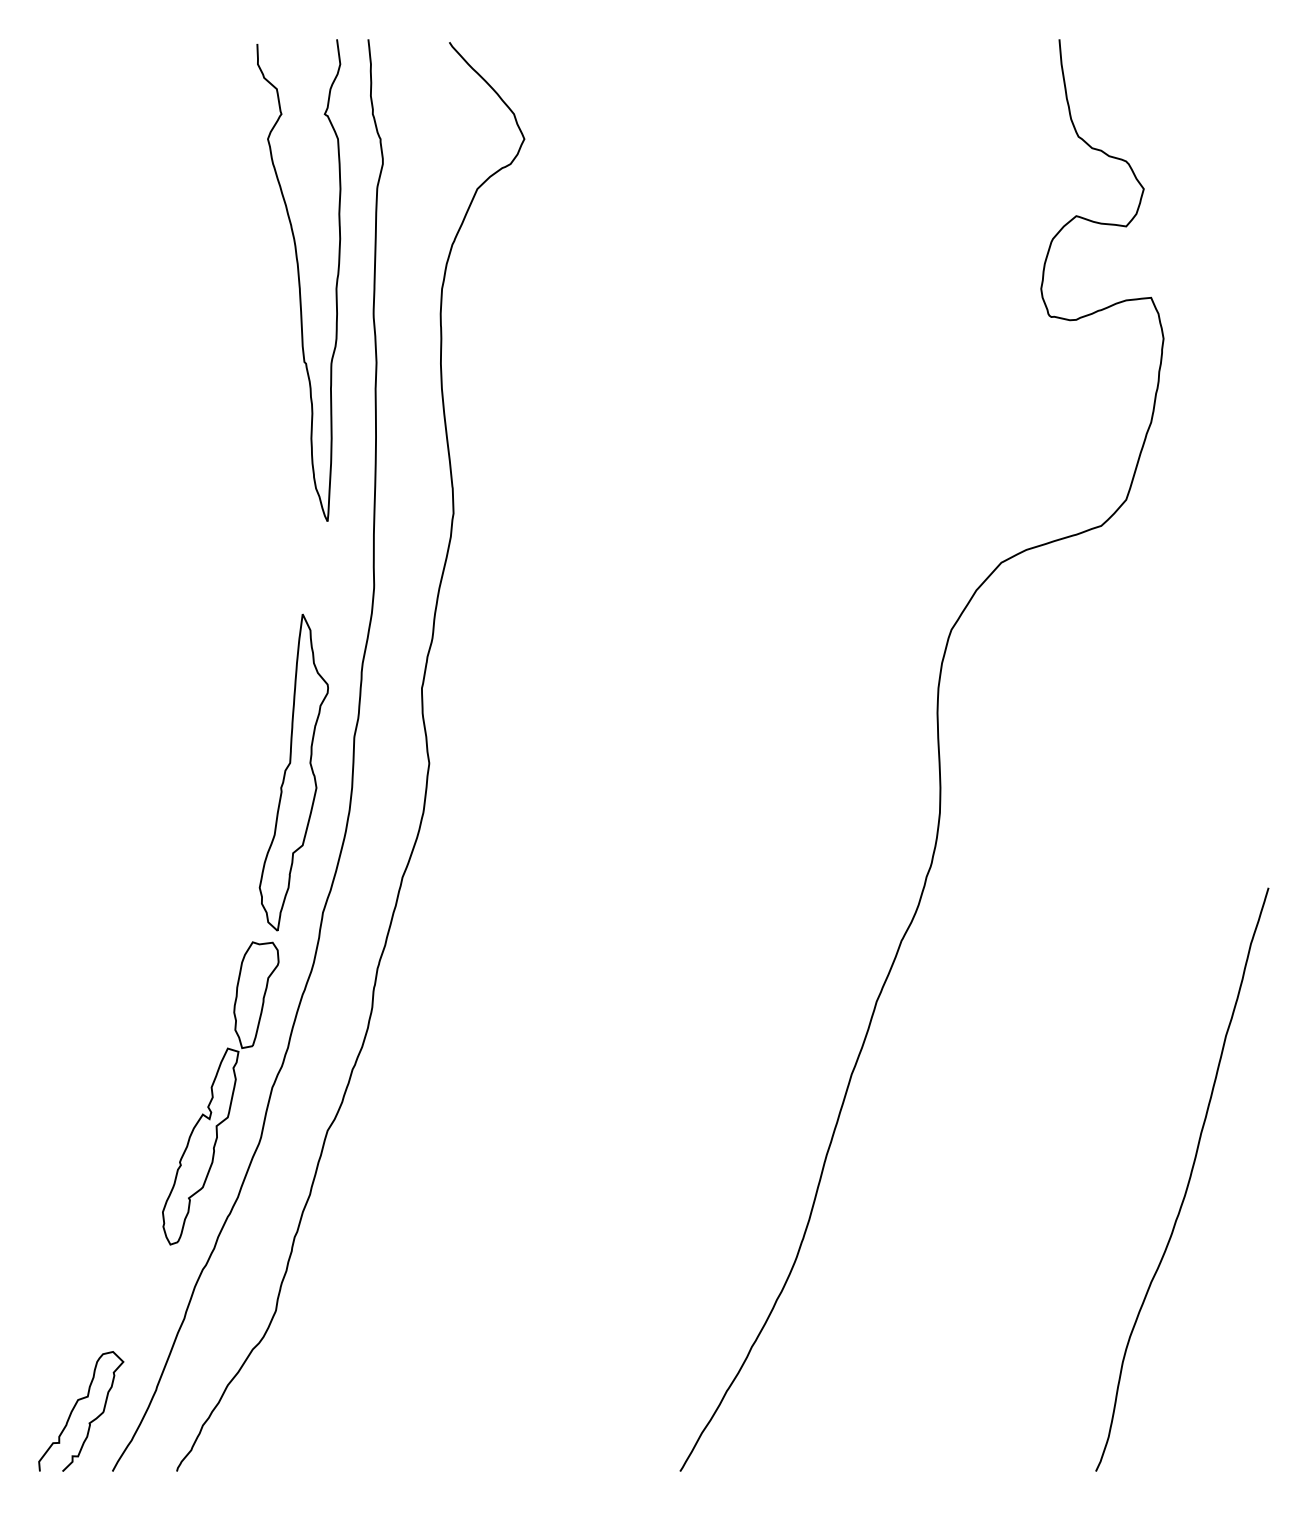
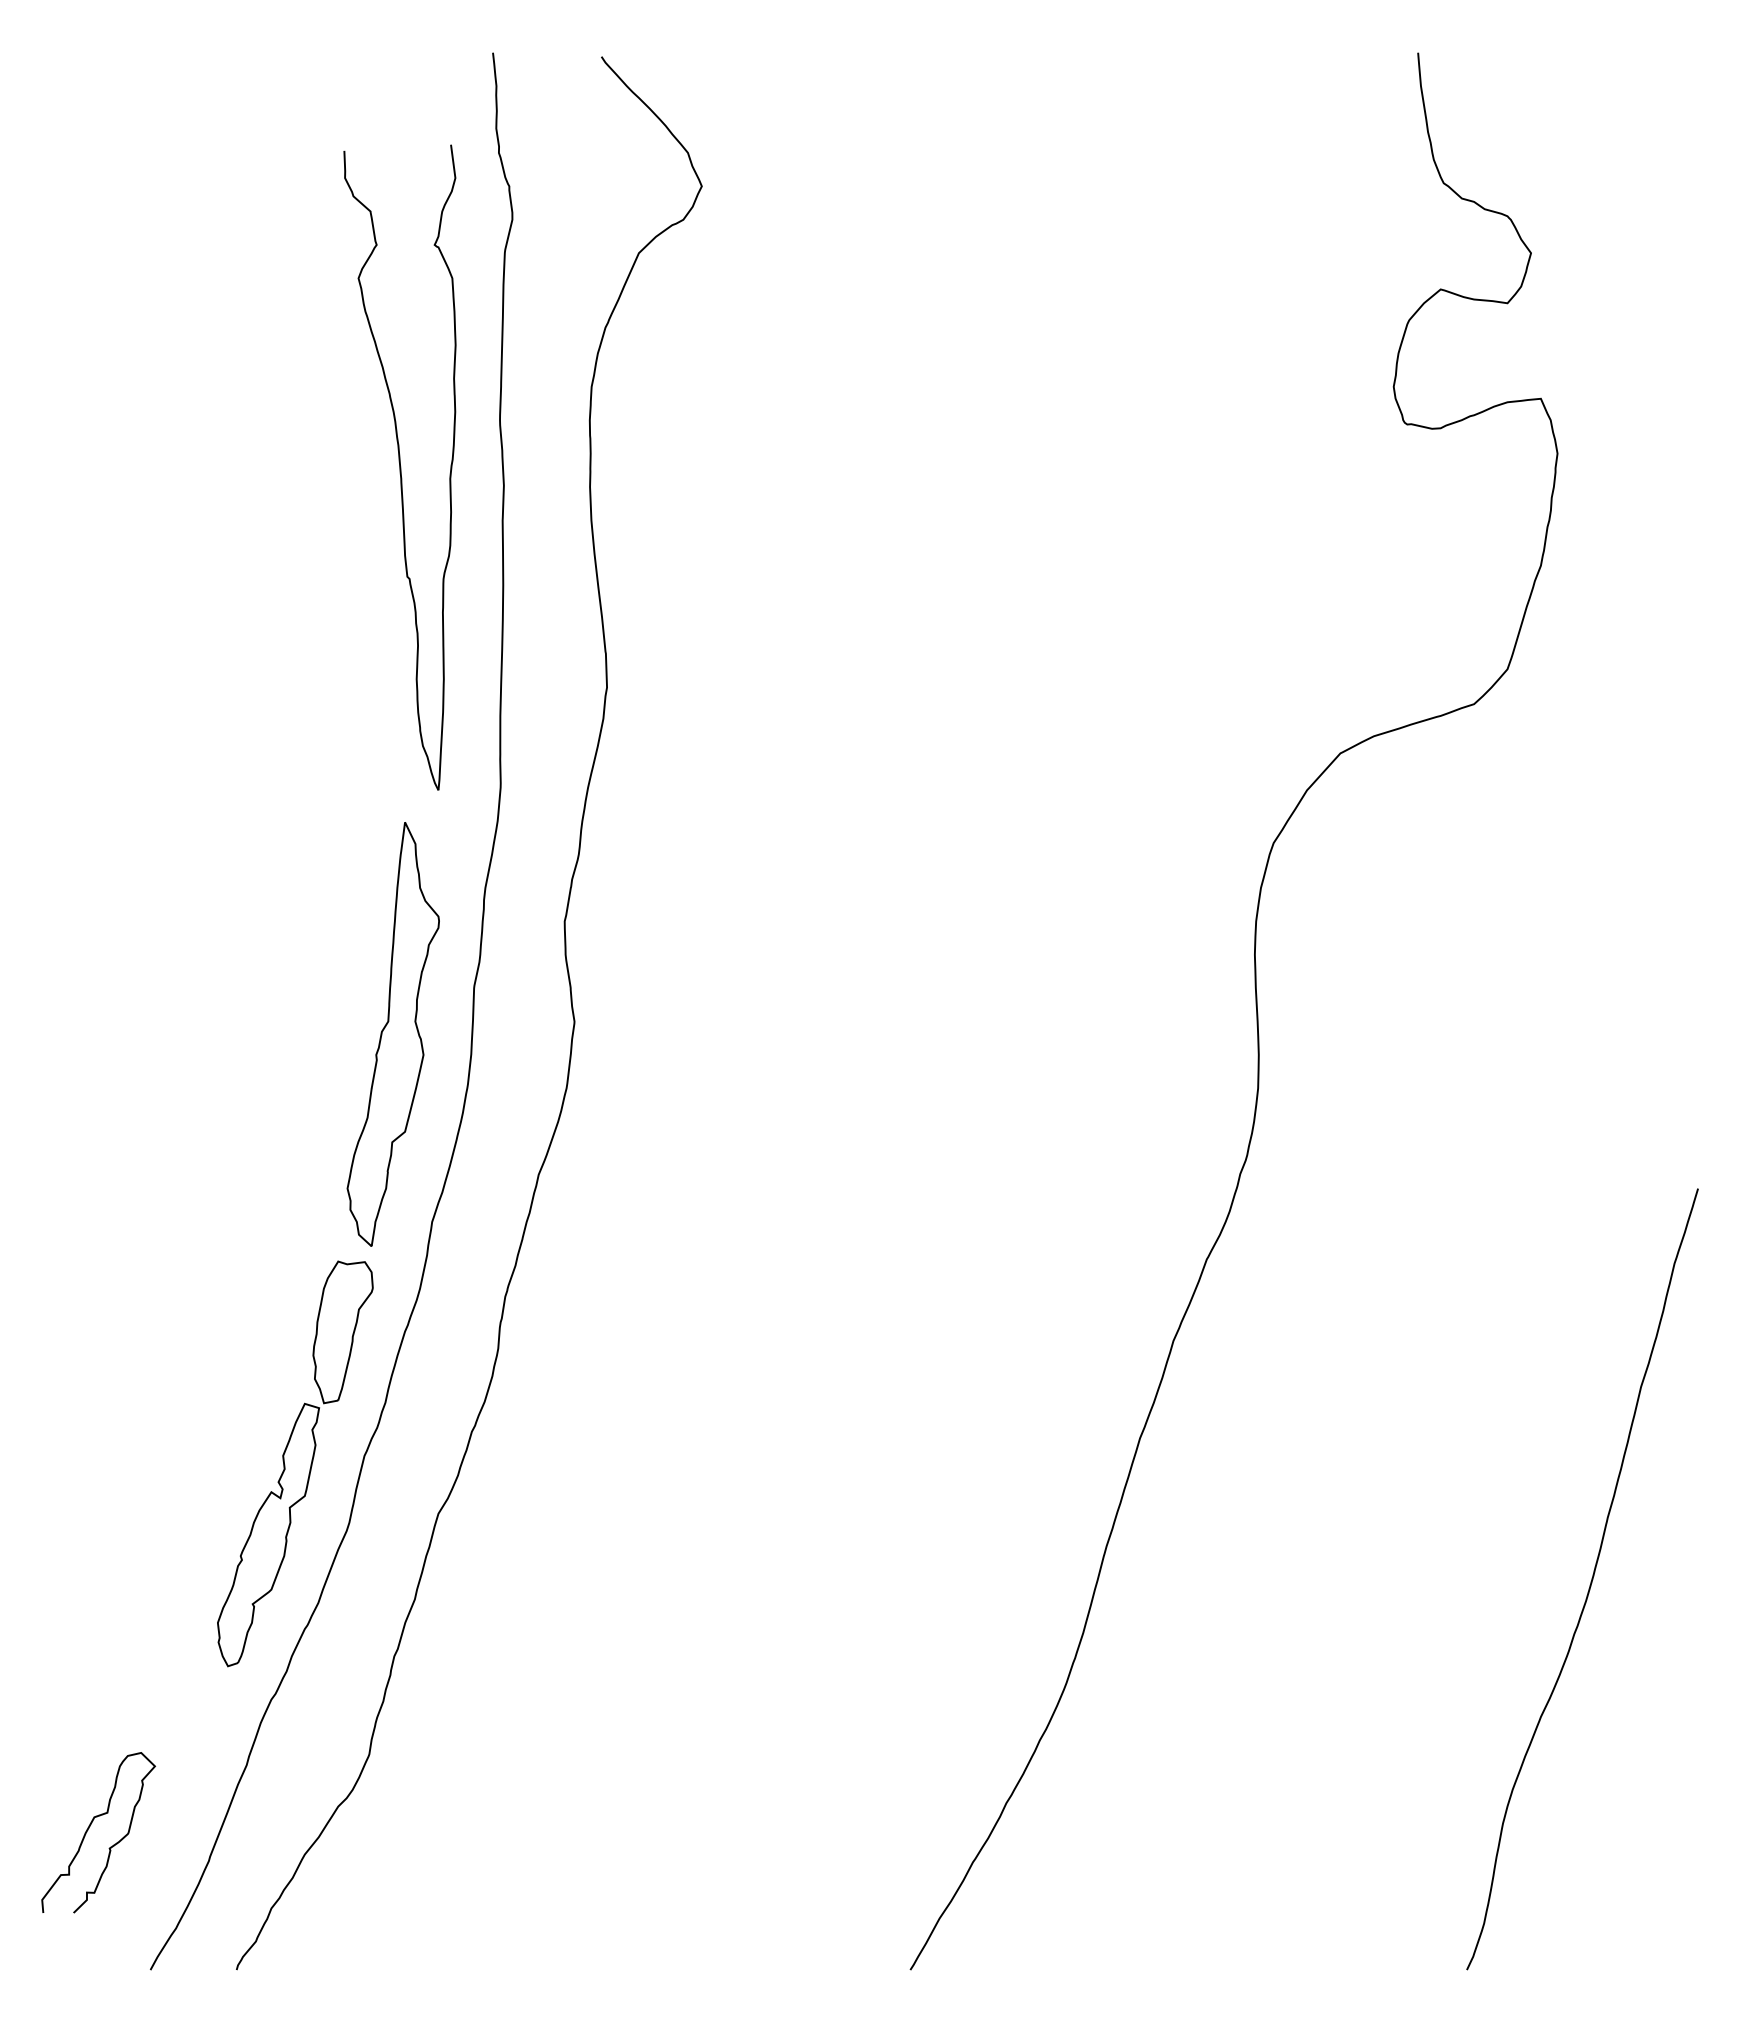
part: (298, 280) -> (399, 467), moved
curve: (74, 1408) -> (89, 1828), moved

